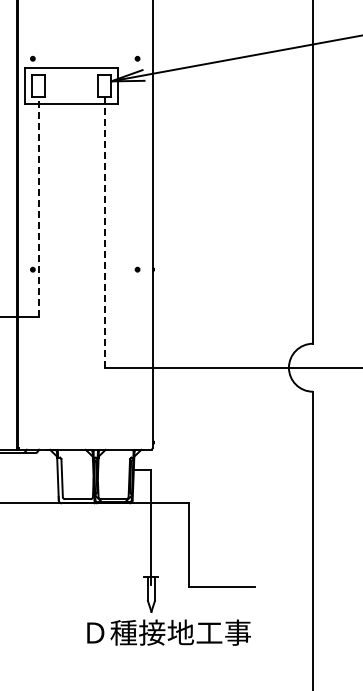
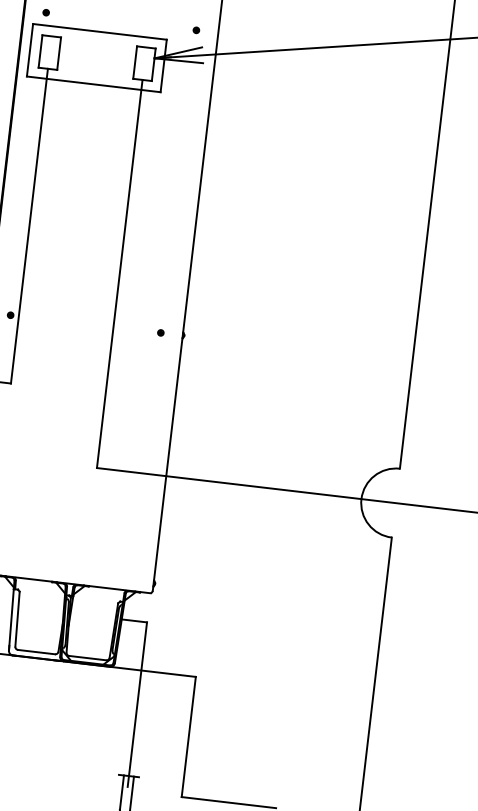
line: (38, 206) -> (29, 225), dashed -> solid
line: (104, 231) -> (119, 272), dashed -> solid

